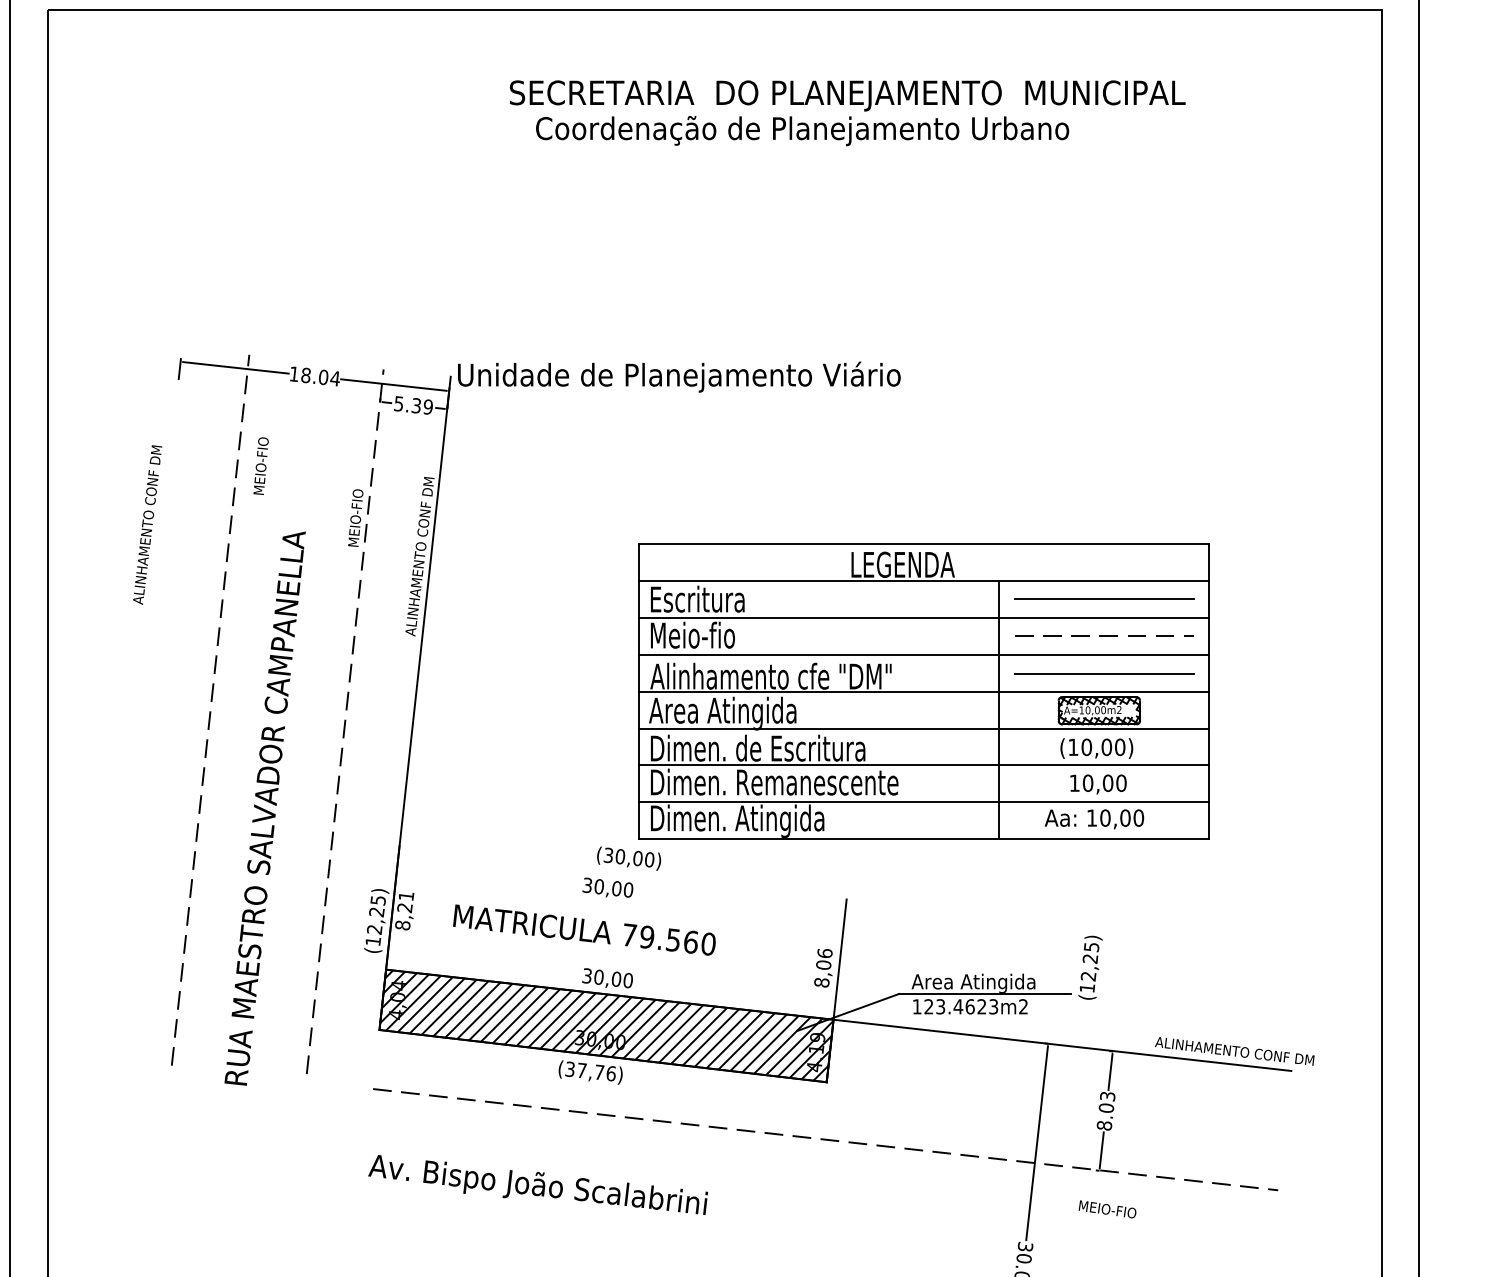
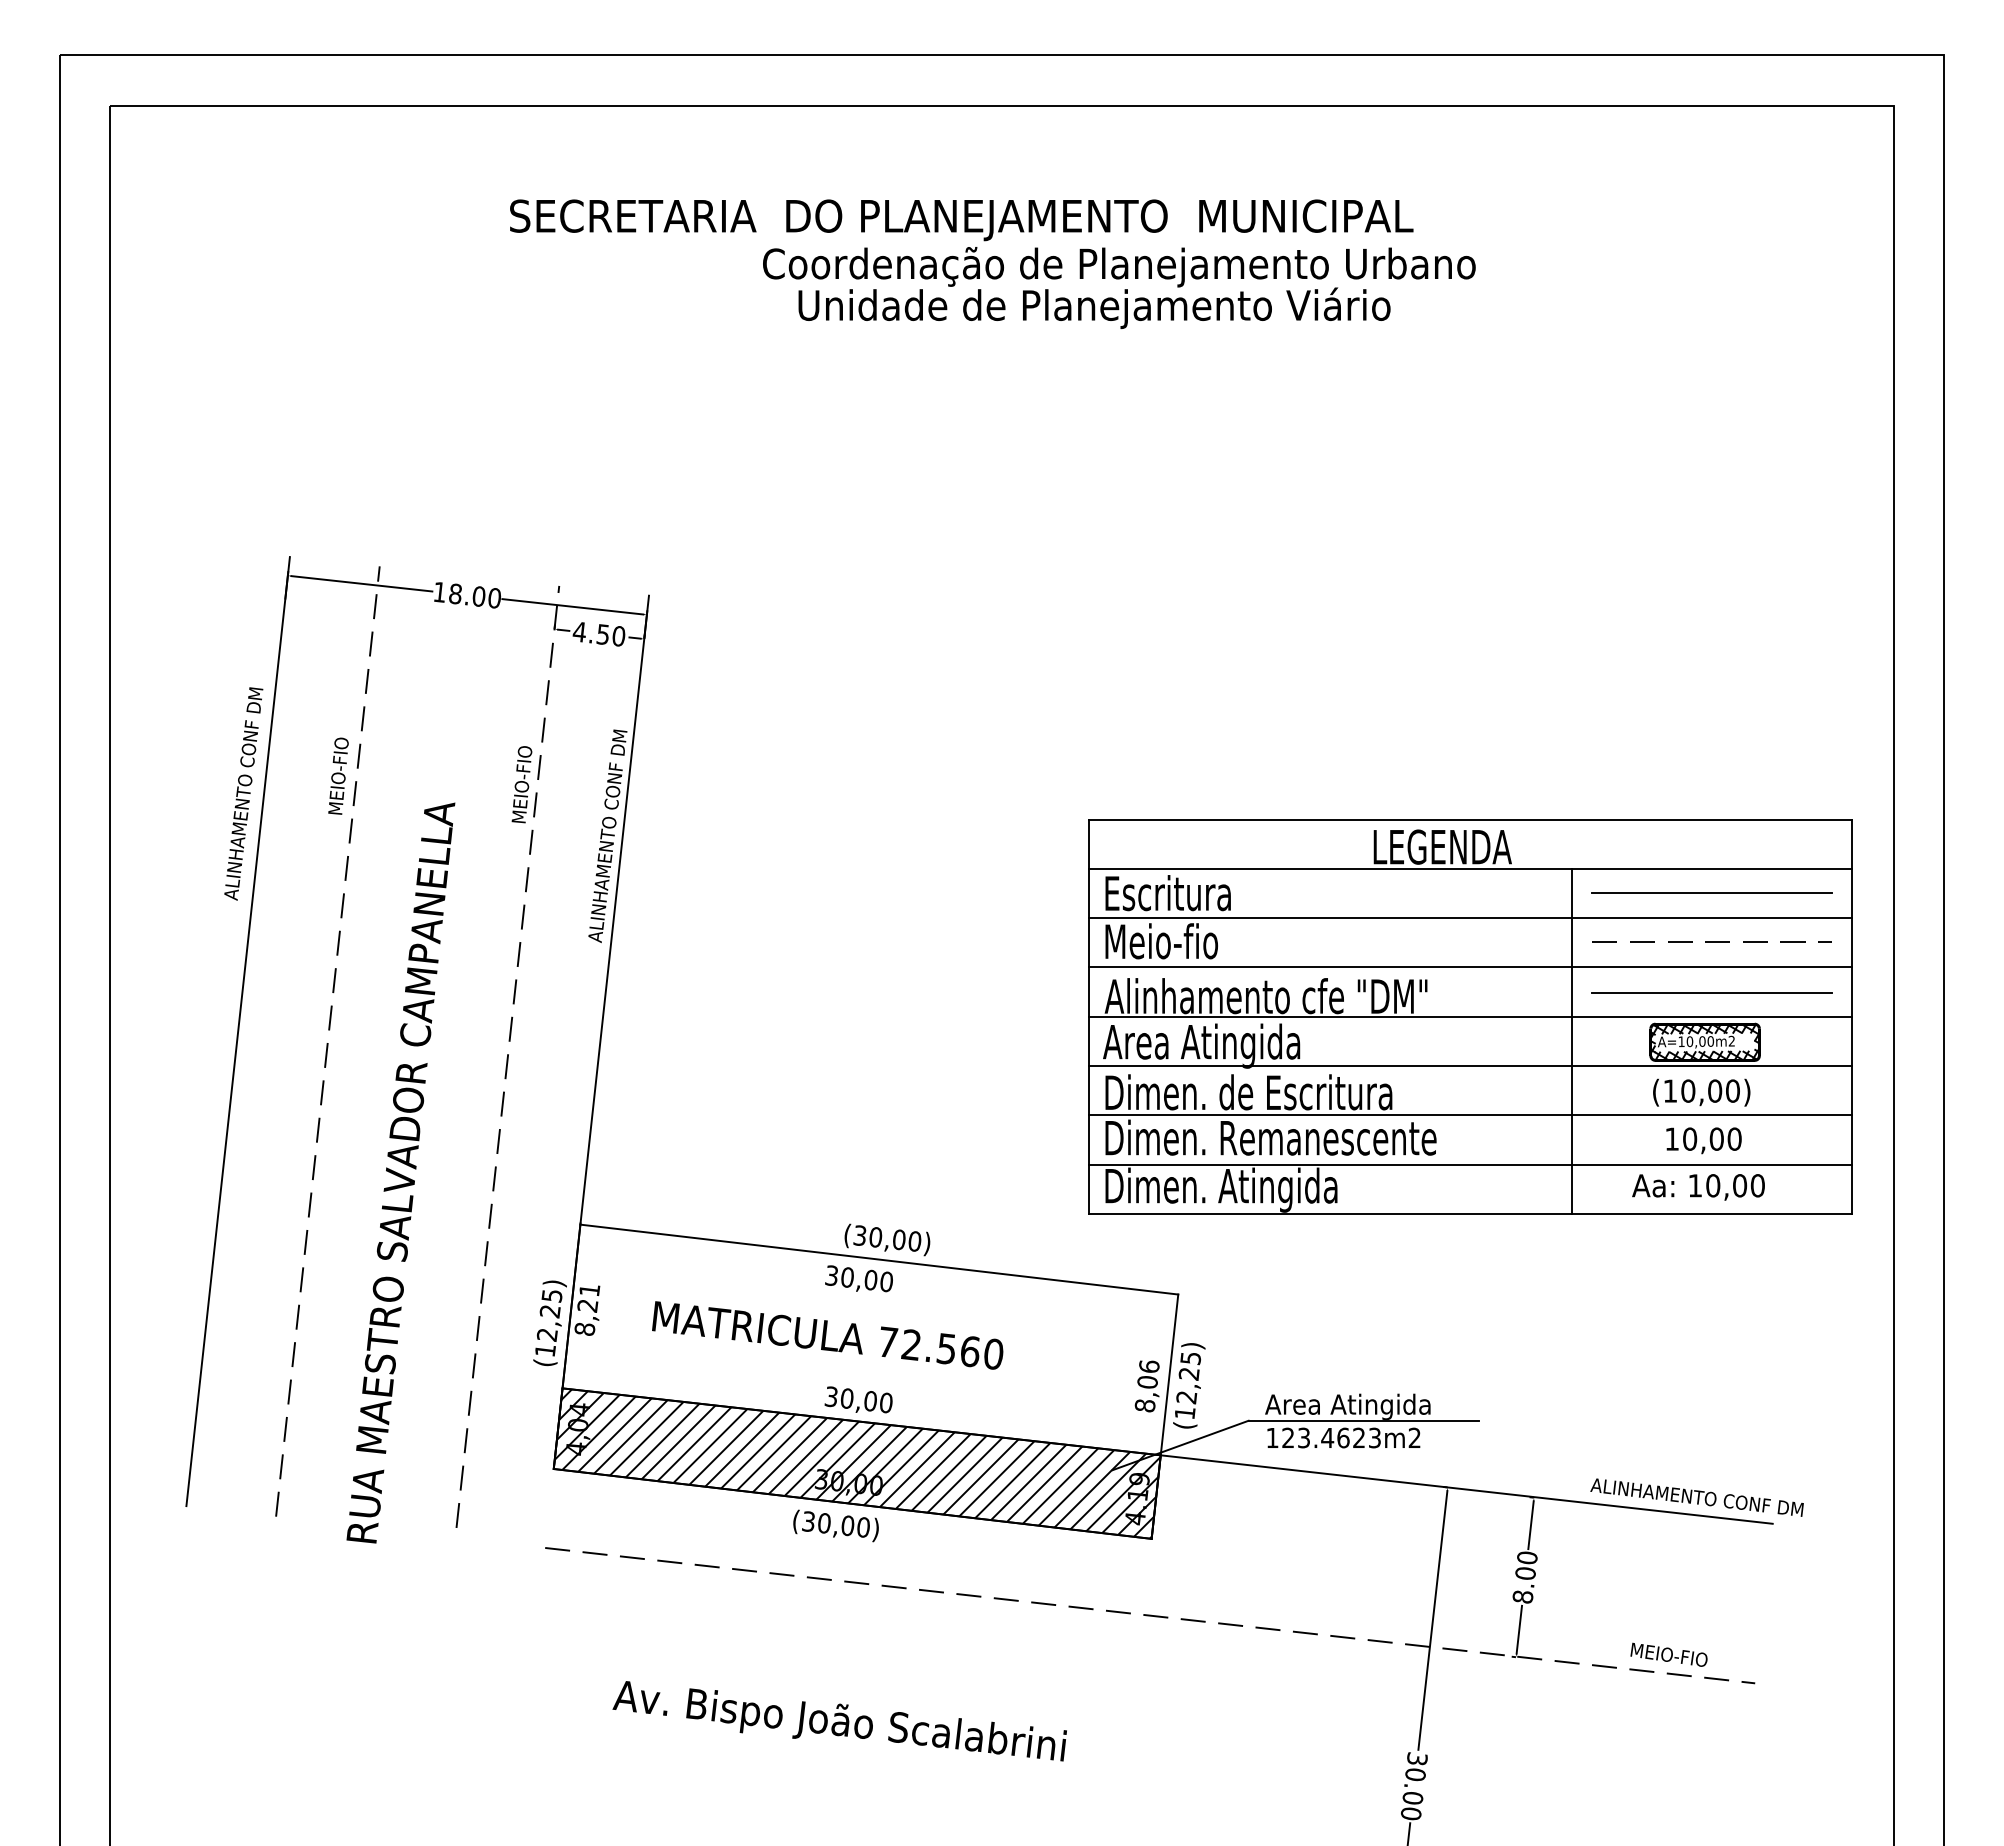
text: (847, 96) -> (961, 220), moved
text: (679, 377) -> (1094, 308), moved
text: (335, 378) -> (494, 598), 18.04 -> 18.00
text: (412, 405) -> (598, 633), 5.39 -> 4.50
text: (261, 465) -> (338, 775), moved
part: (923, 691) -> (1470, 1016), moved
line: (142, 702) -> (237, 1031), added
line: (623, 873) -> (879, 1259), added
text: (646, 936) -> (910, 1344), 79.560 -> 72.560
text: (1090, 967) -> (1189, 1385), moved
text: (596, 1071) -> (843, 1524), (37,76) -> (30,00)
text: (1107, 1096) -> (1527, 1557), 8.03 -> 8.00
text: (537, 1185) -> (839, 1721), moved
text: (1107, 1209) -> (1668, 1654), moved

